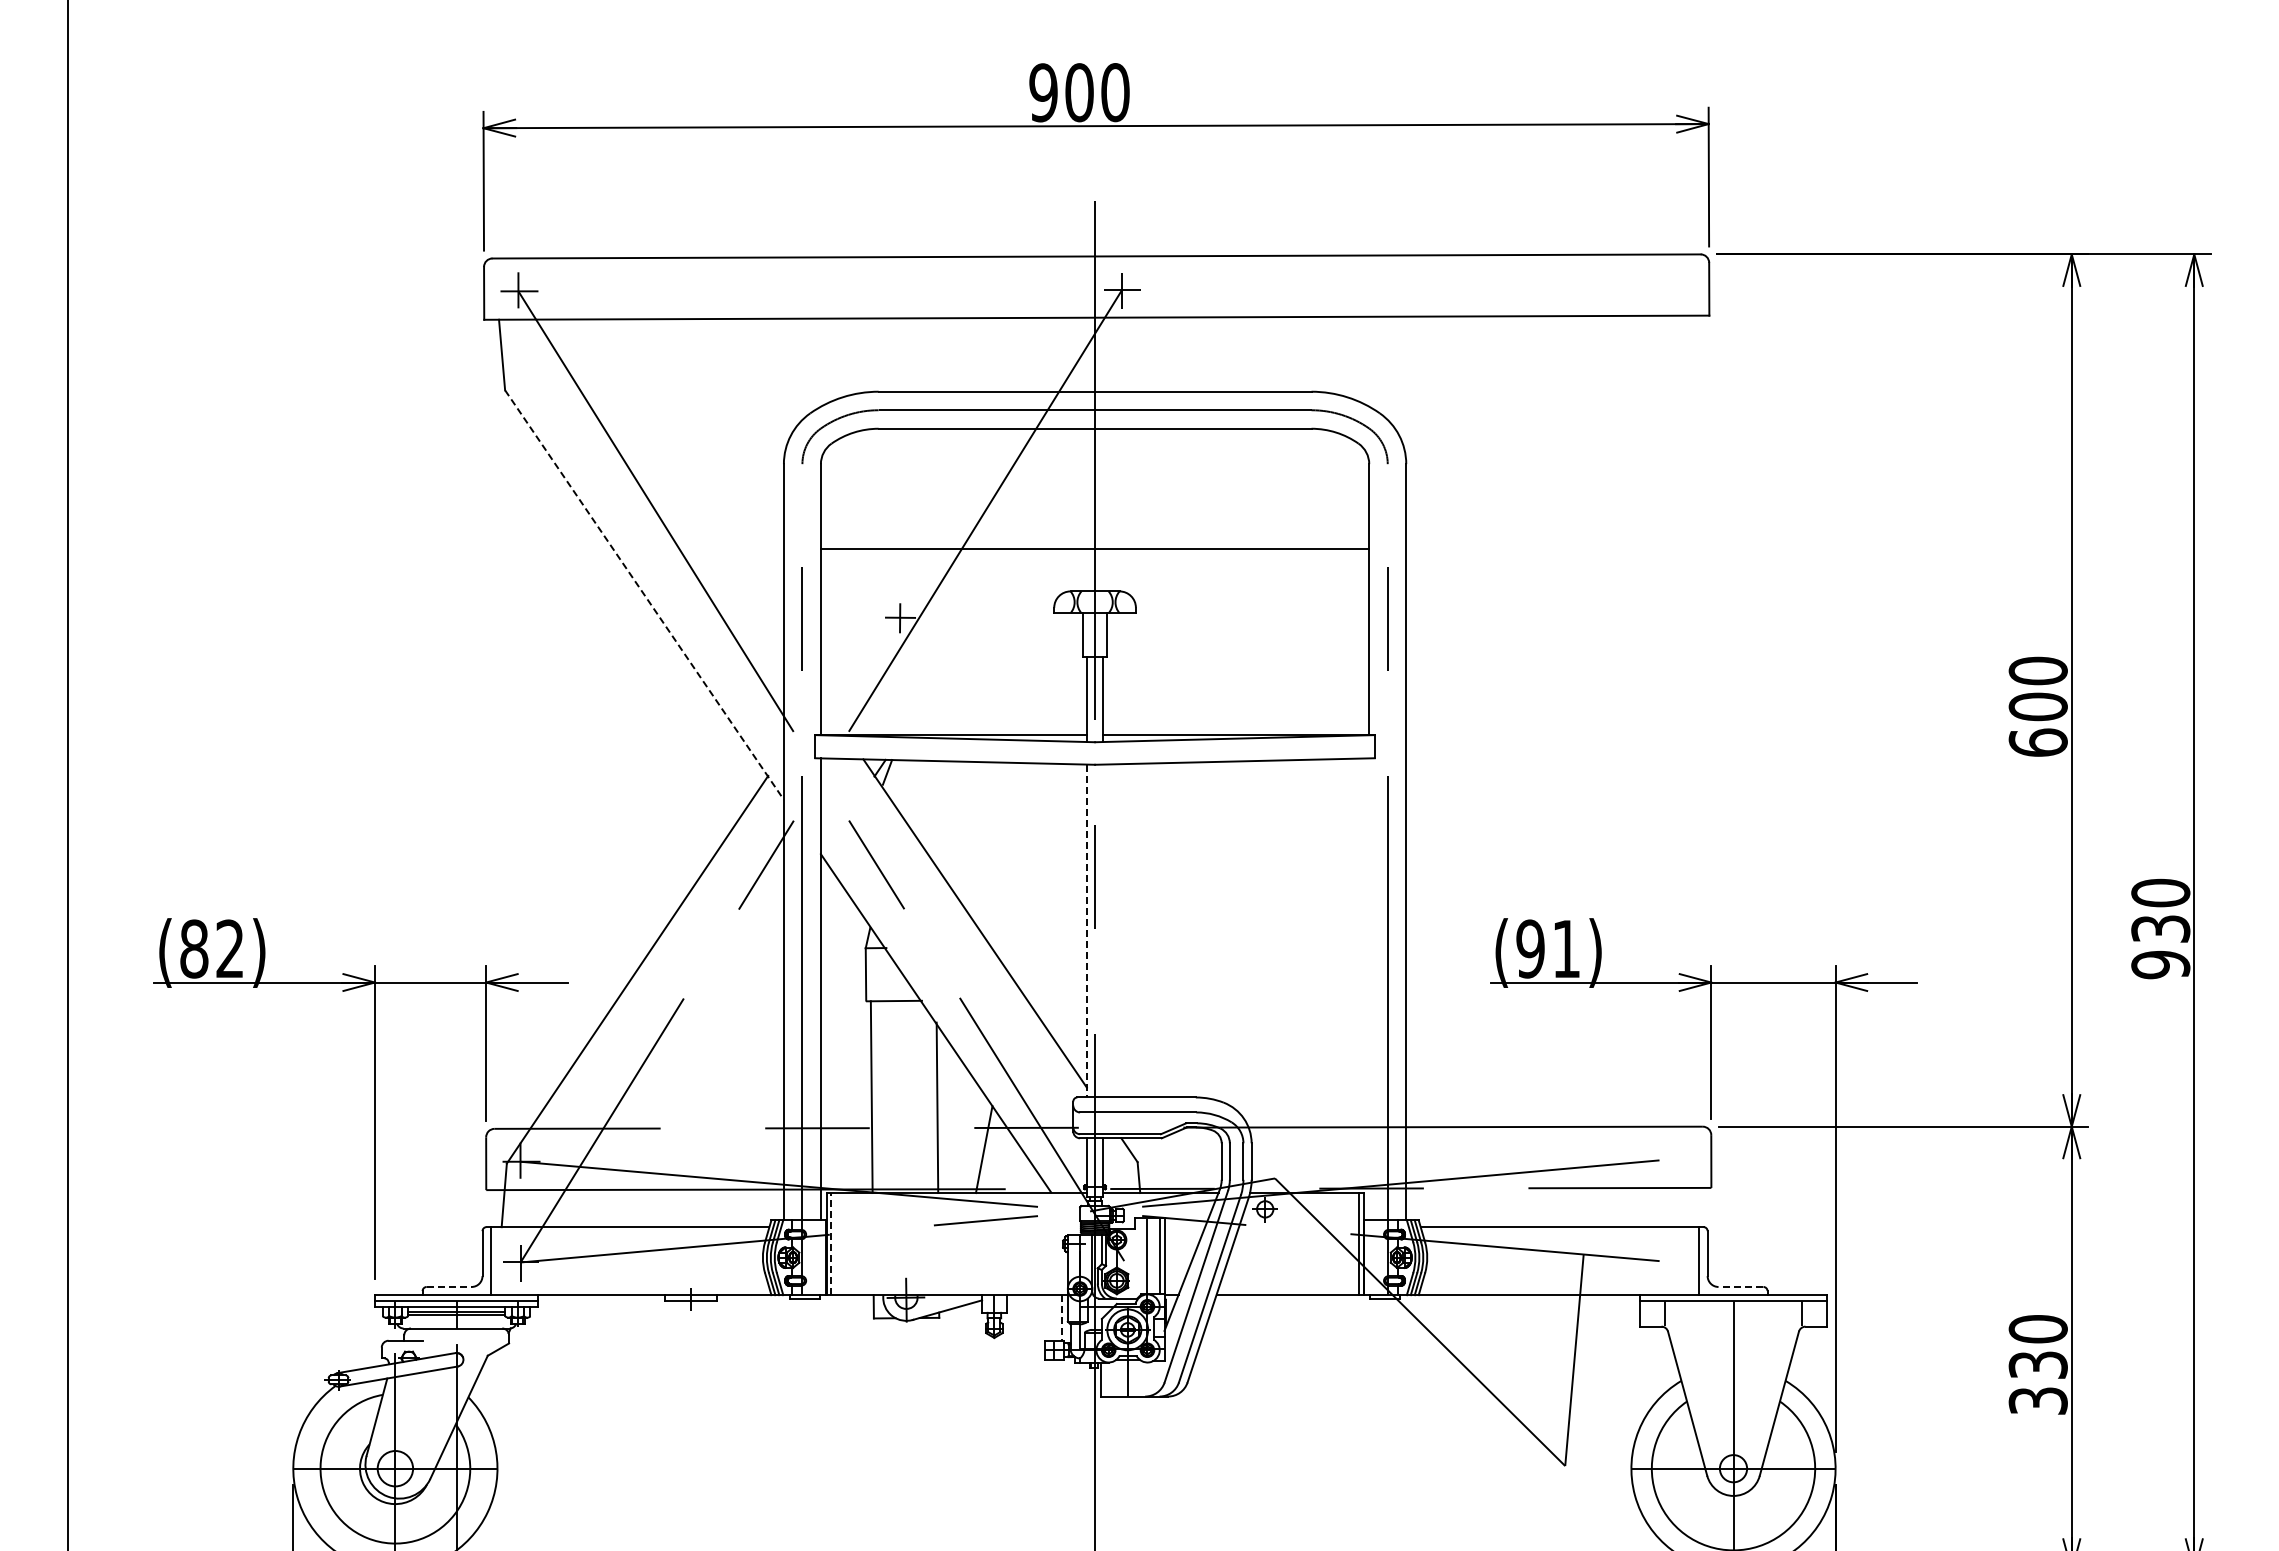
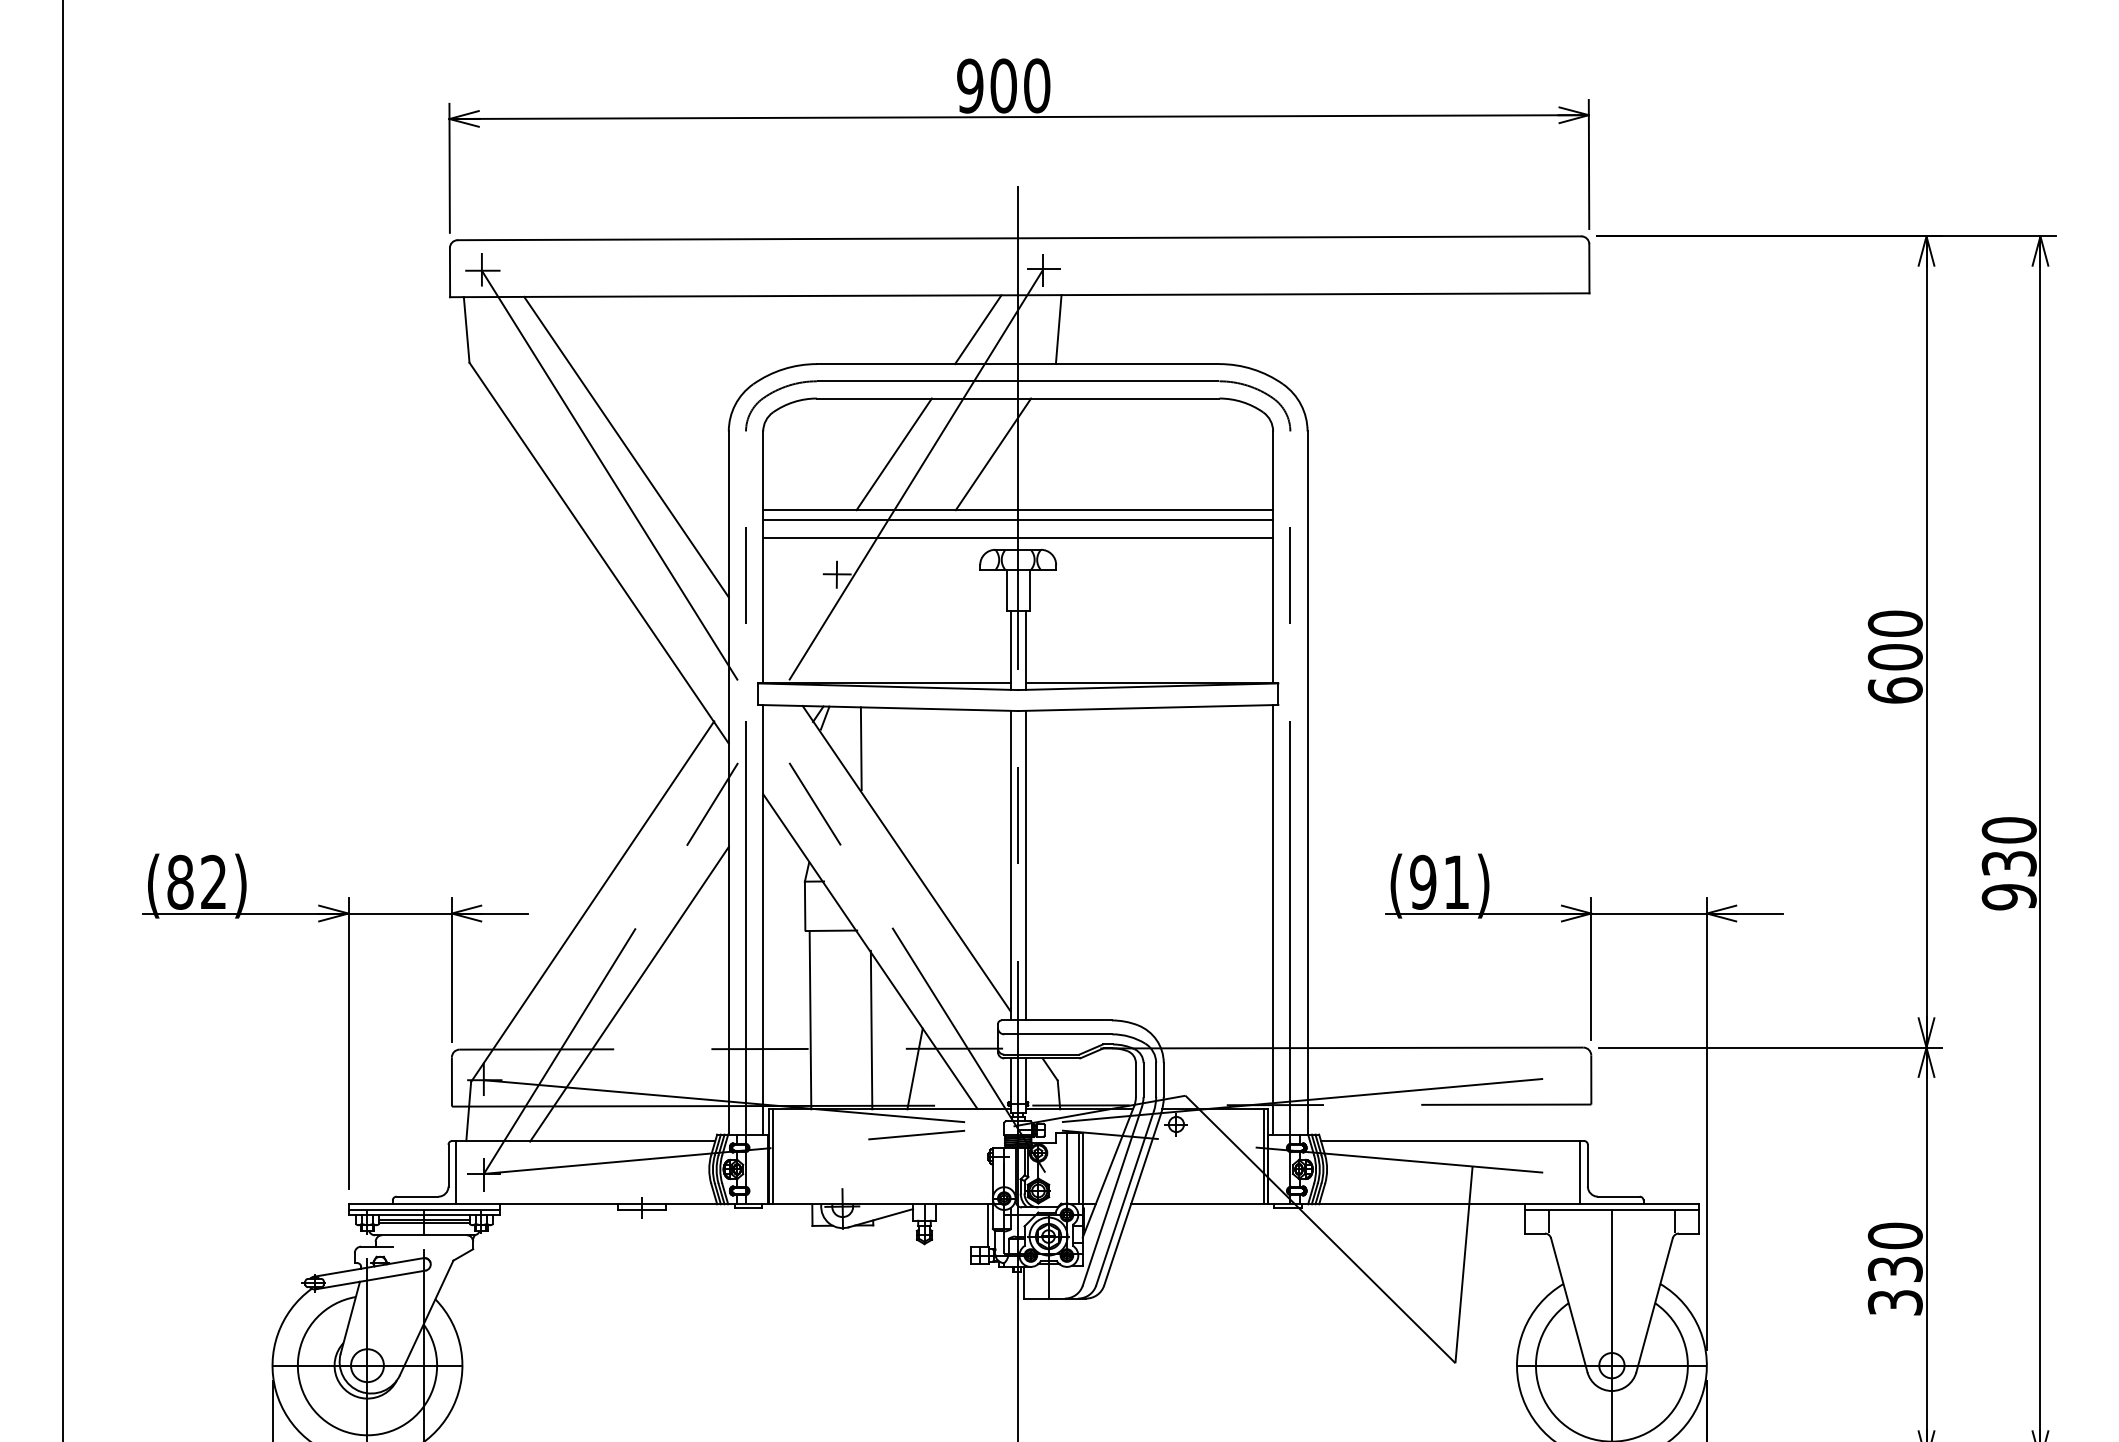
line: (1052, 354) -> (978, 329), added
line: (1138, 354) -> (1058, 329), added
line: (673, 480) -> (626, 446), added
line: (961, 488) -> (893, 454), added
line: (1068, 488) -> (993, 454), added
line: (1094, 559) -> (1017, 520), added
line: (1094, 578) -> (1017, 537), added
line: (644, 595) -> (599, 553), dashed -> solid
line: (925, 804) -> (860, 747), added
line: (1103, 930) -> (1026, 865), added
line: (1086, 931) -> (1010, 866), dashed -> solid
line: (1369, 989) -> (1273, 920), added
line: (676, 1068) -> (628, 993), added
line: (831, 1243) -> (773, 1156), dashed -> solid
line: (449, 1286) -> (417, 1196), dashed -> solid
line: (1740, 1286) -> (1618, 1196), dashed -> solid
line: (1062, 1317) -> (987, 1225), dashed -> solid

